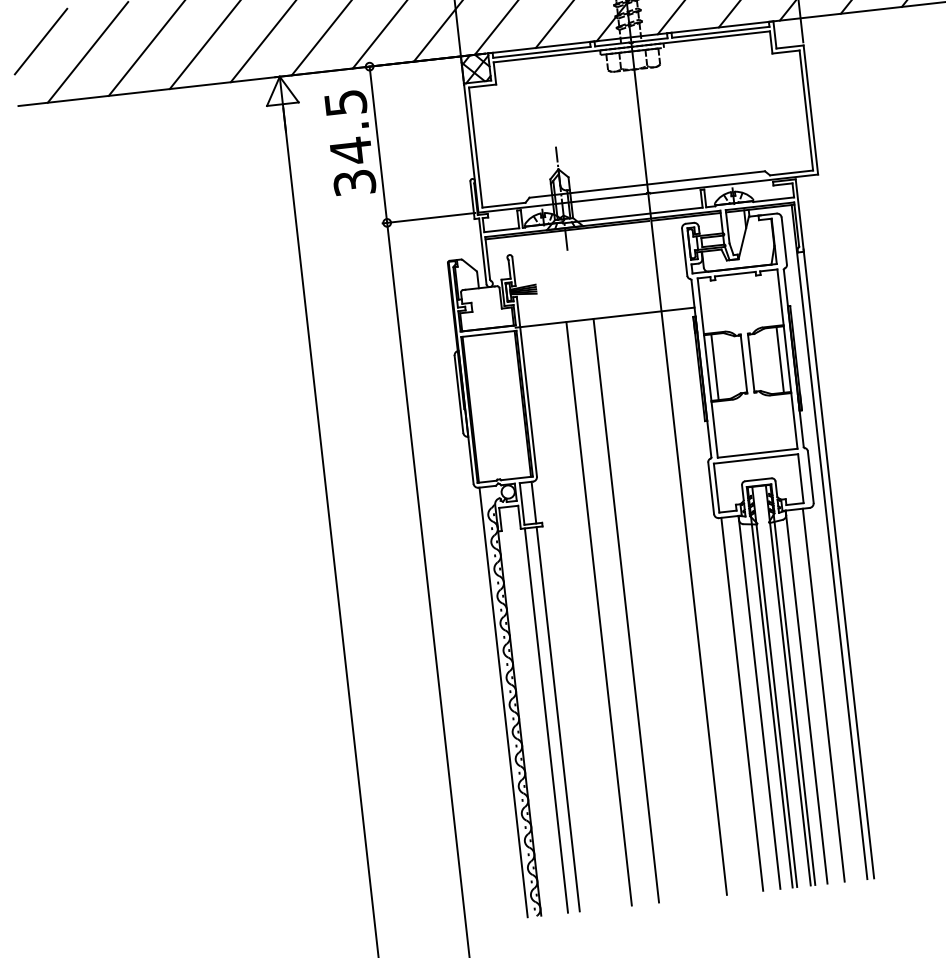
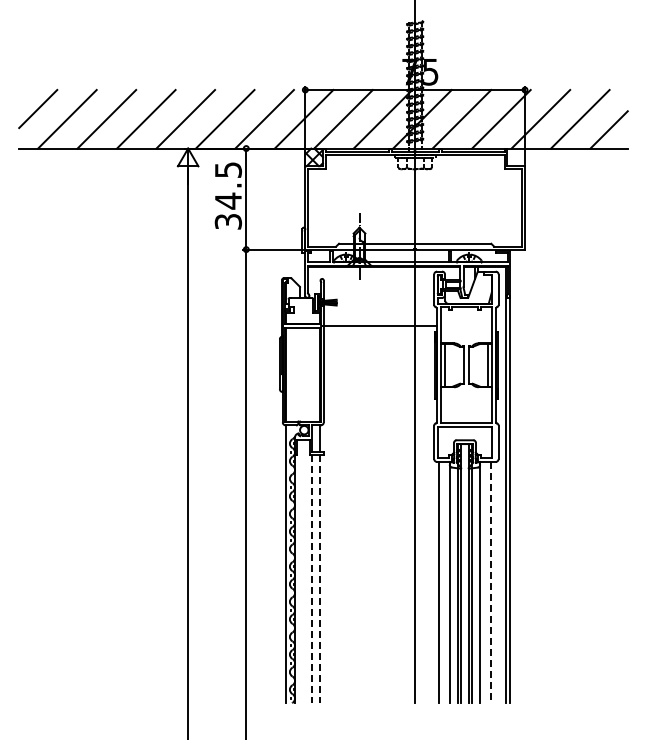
line: (626, 610) -> (371, 514), removed
line: (598, 613) -> (353, 514), removed
line: (824, 695) -> (491, 582), solid -> dashed
line: (557, 720) -> (319, 579), solid -> dashed
line: (546, 721) -> (312, 579), solid -> dashed

